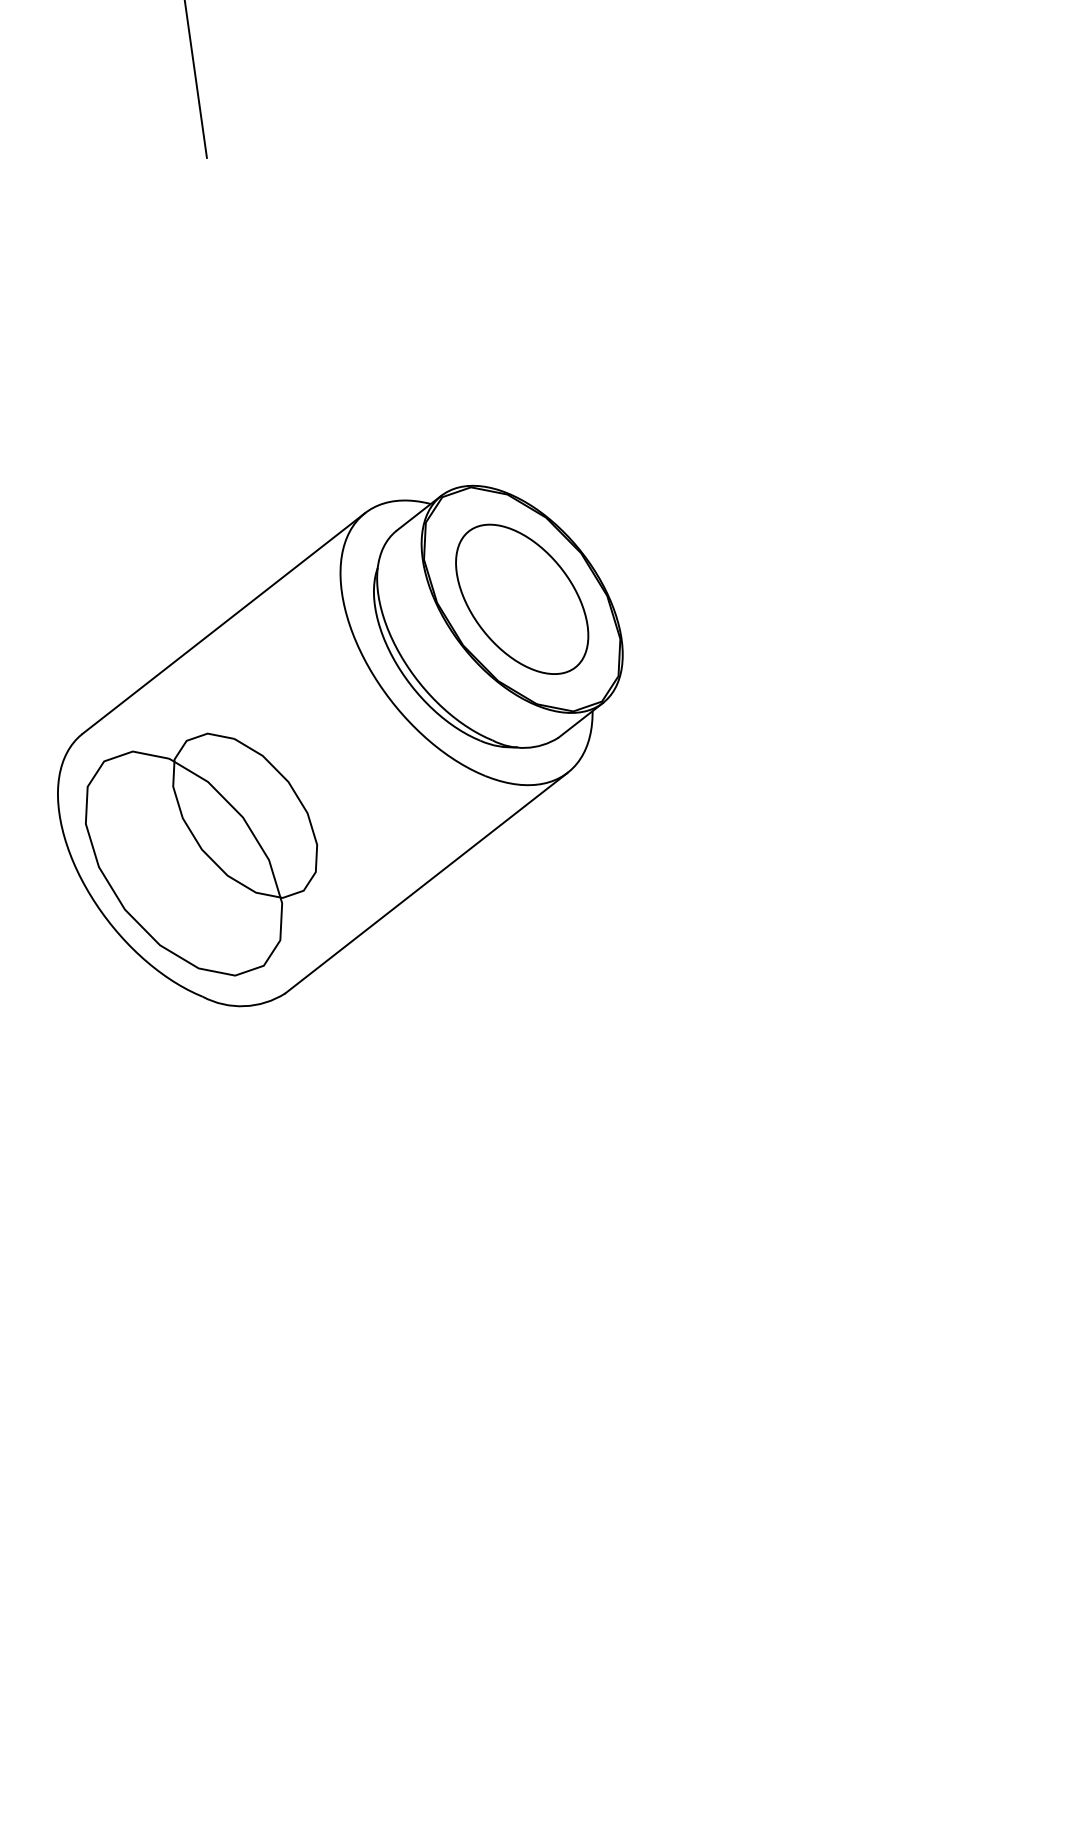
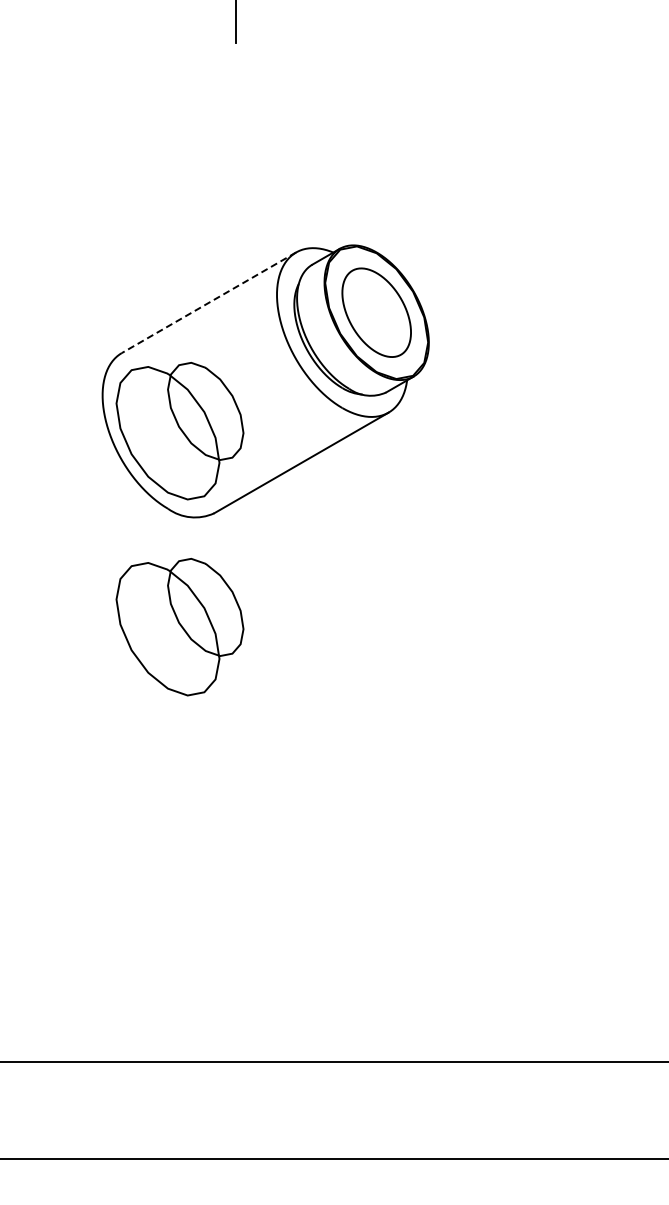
line: (223, 623) -> (208, 302), solid -> dashed
part: (252, 1203) -> (179, 627), added

